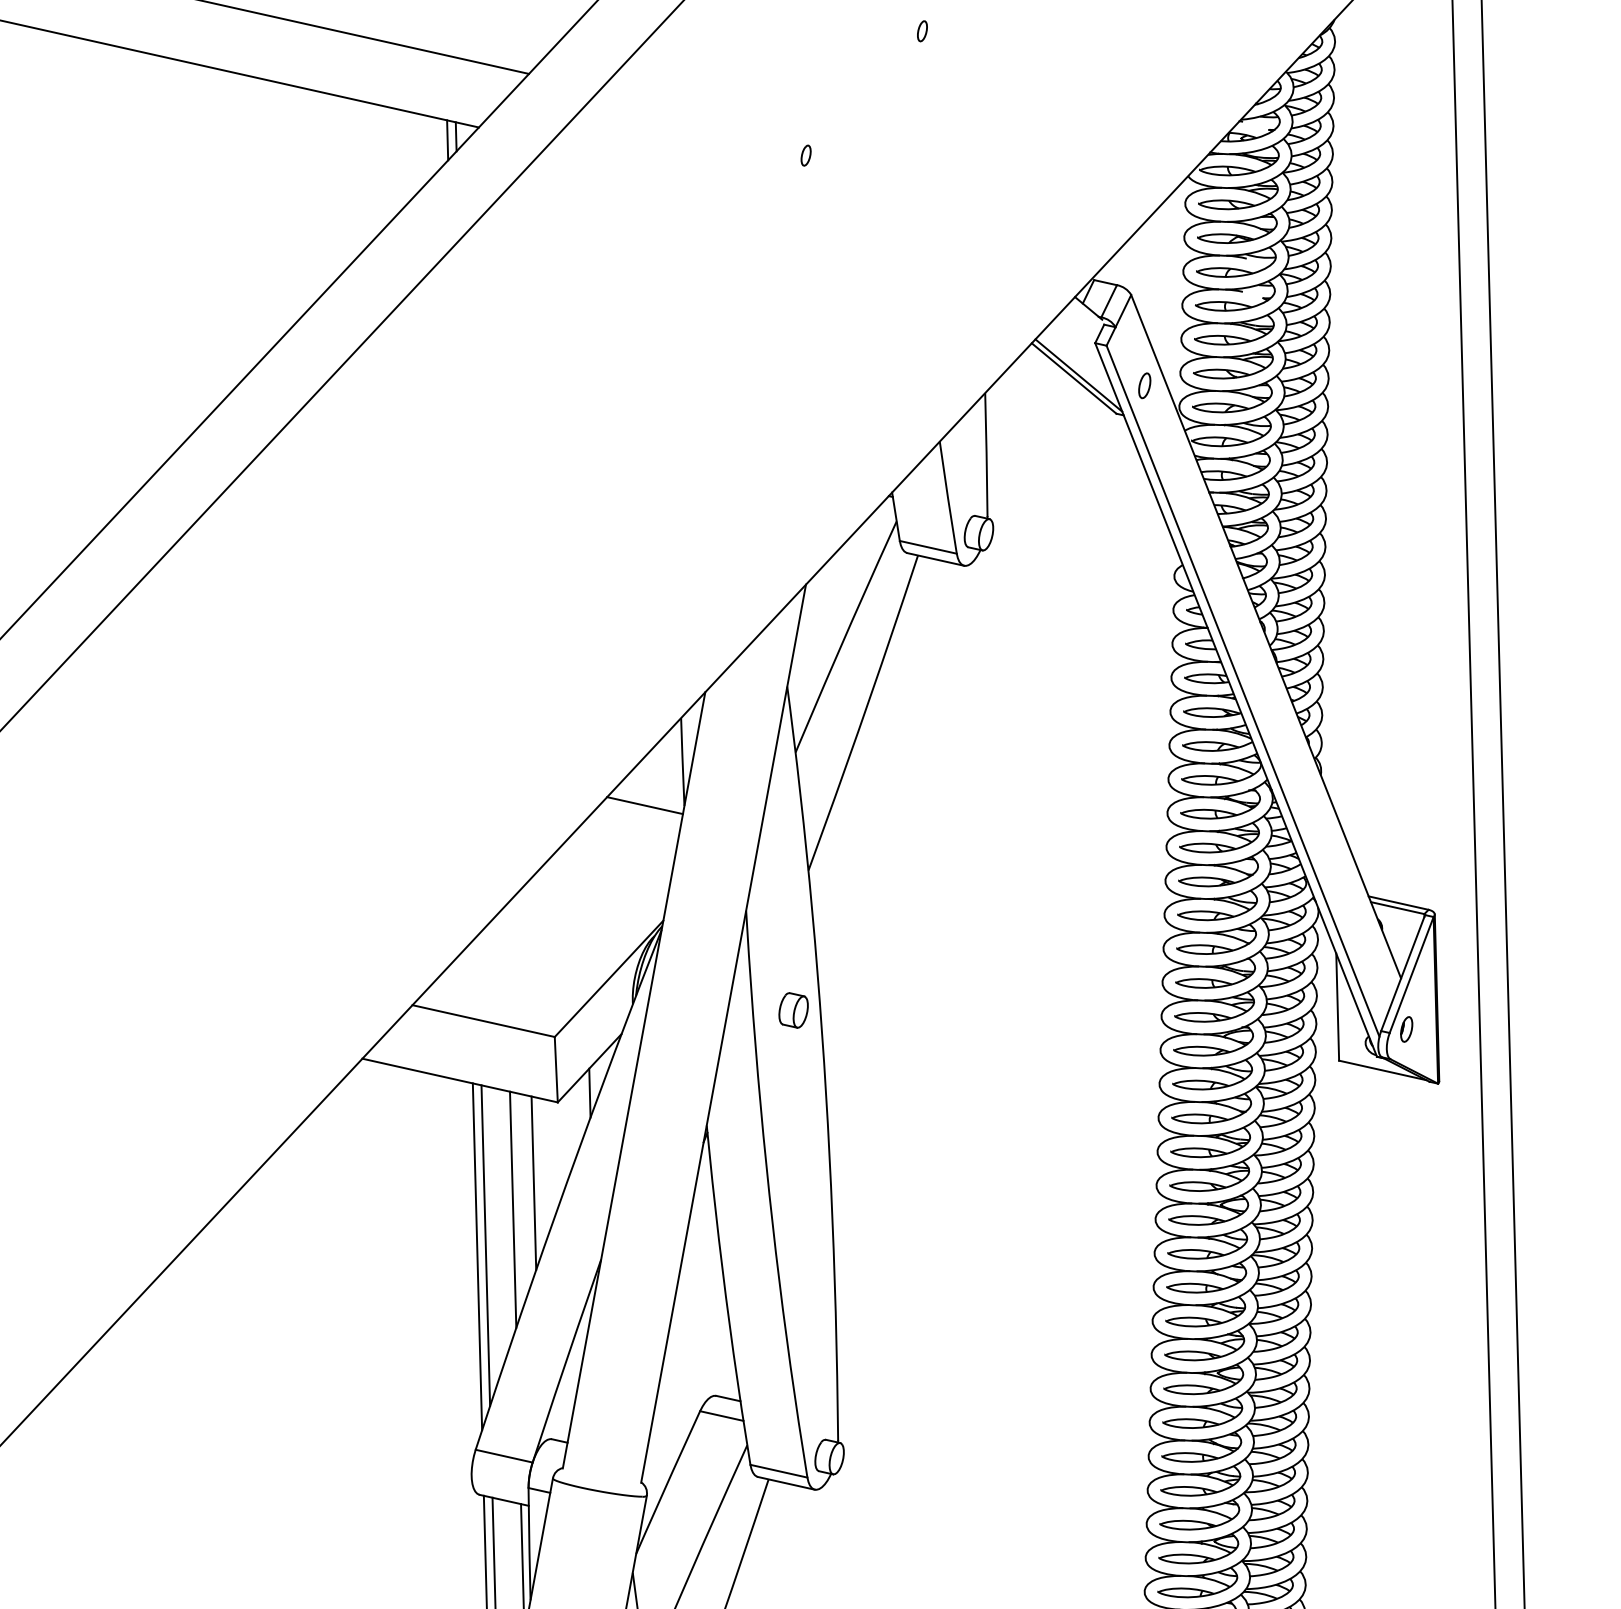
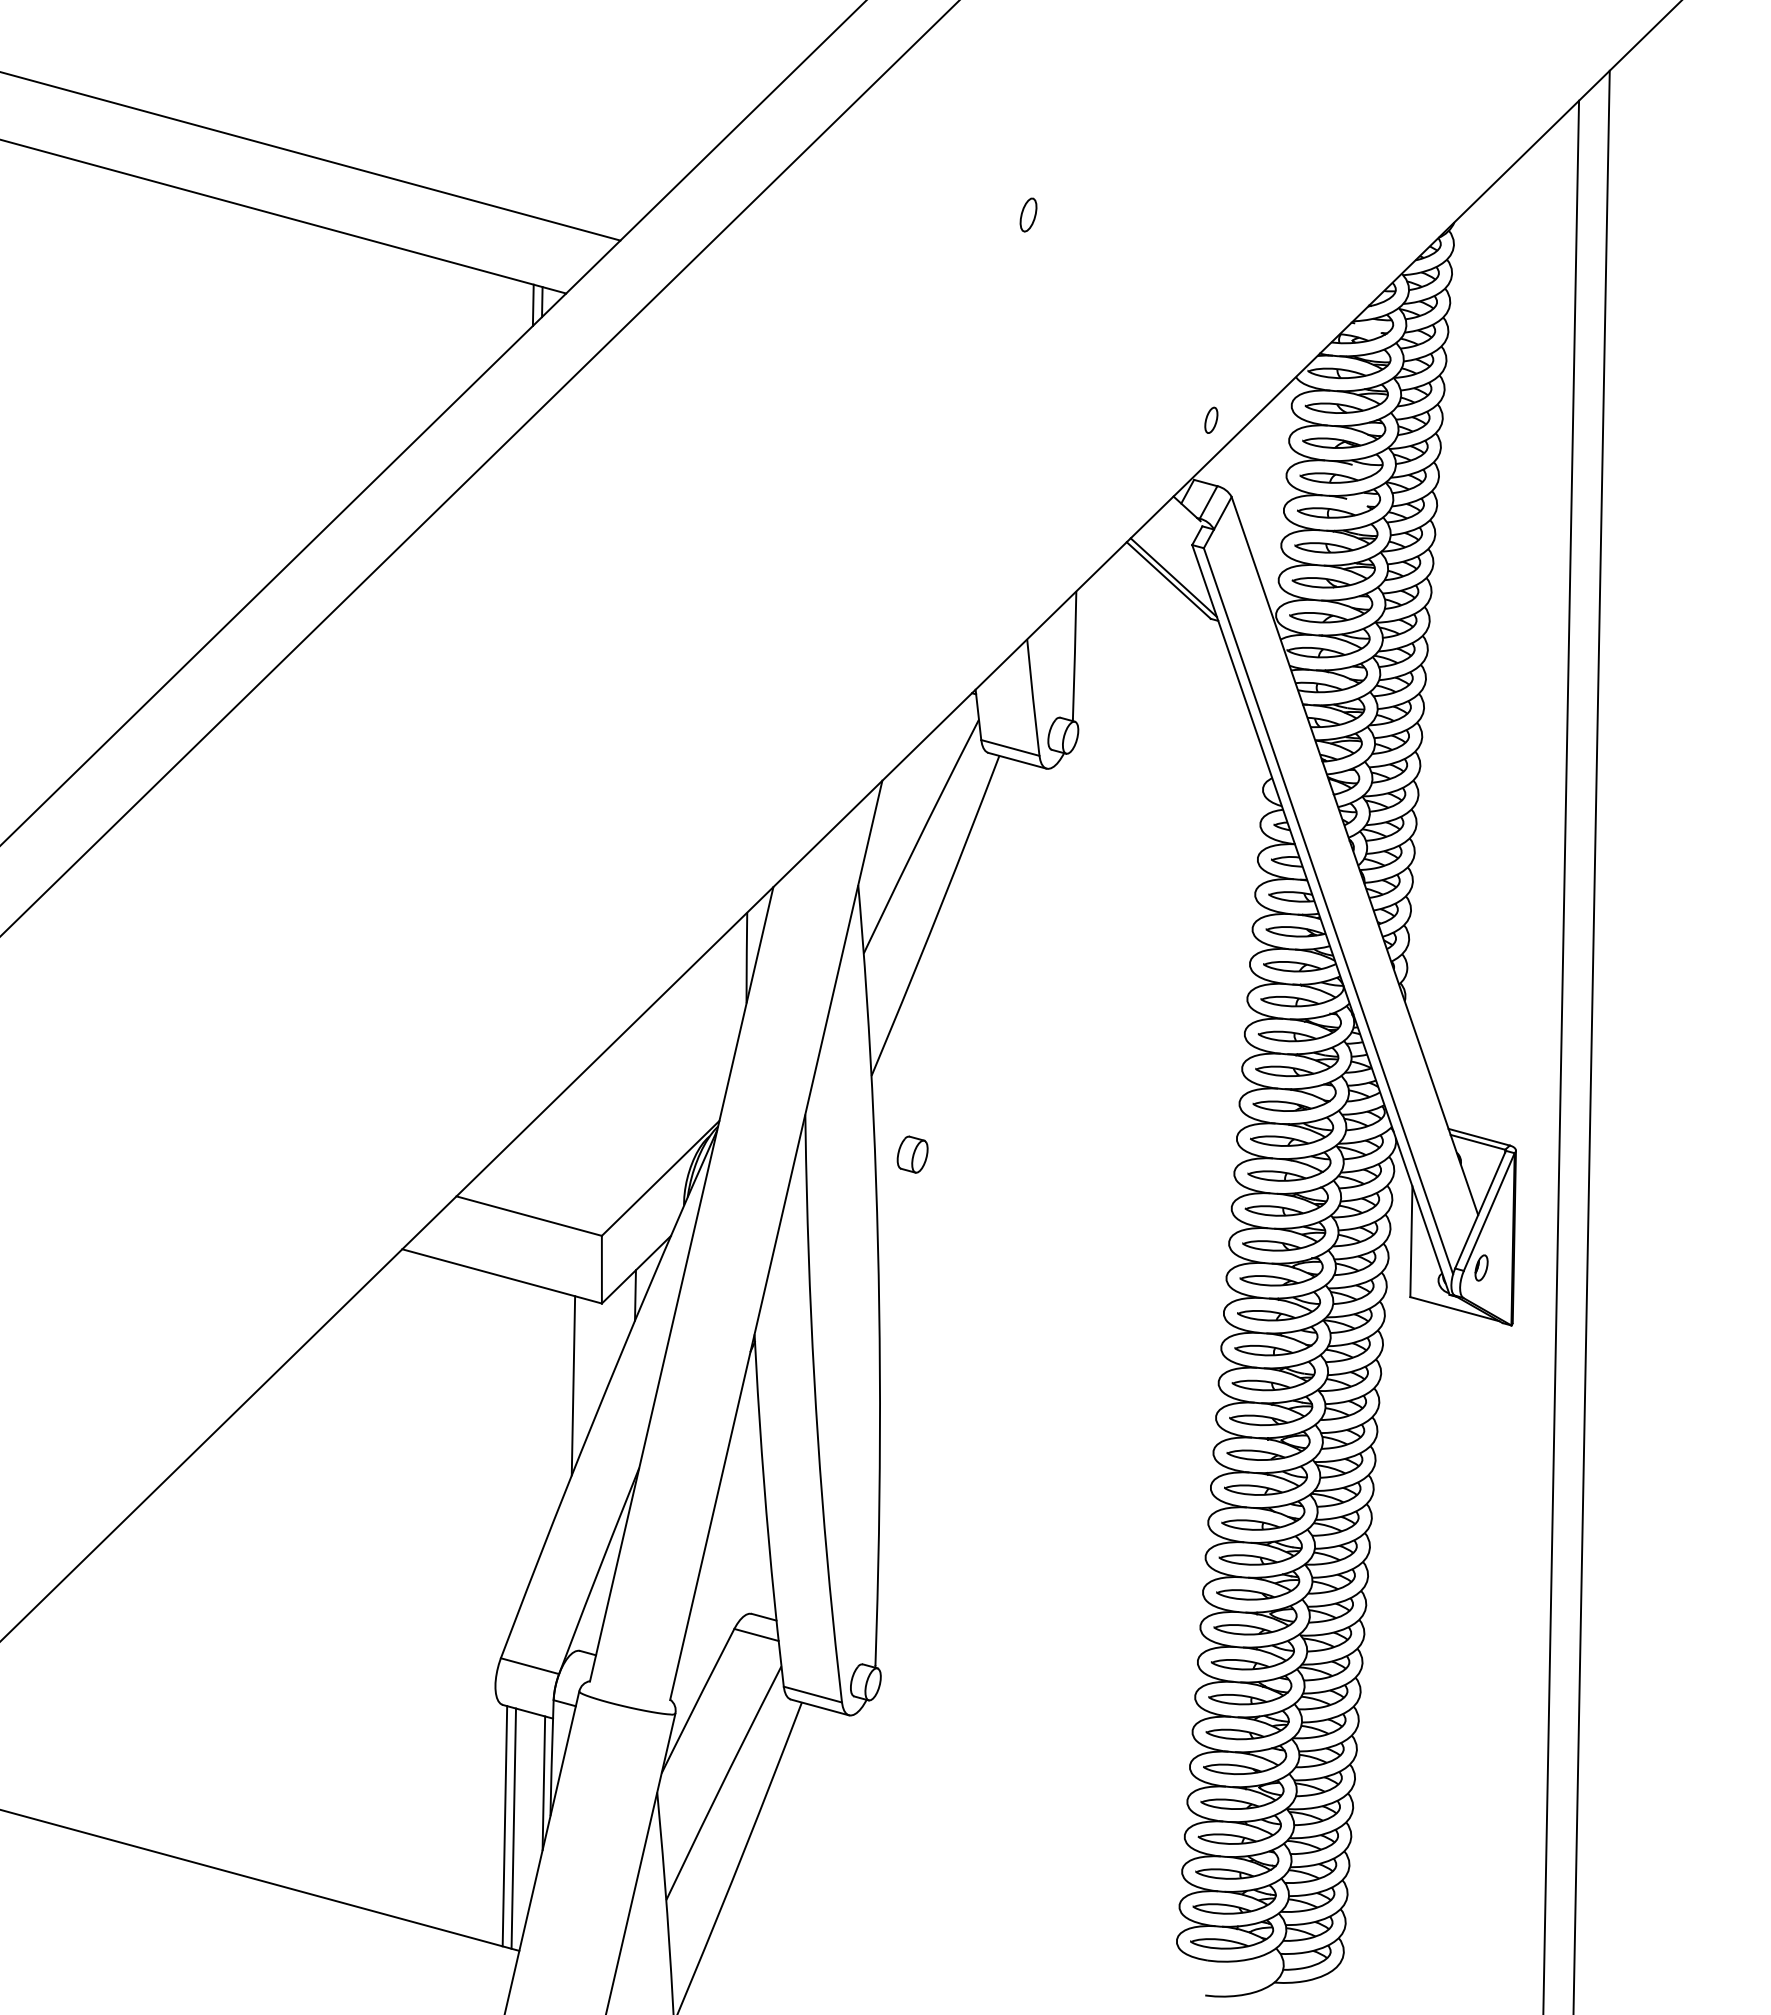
part: (922, 30) -> (1028, 214), size x1.6
part: (805, 155) -> (902, 337), removed
part: (1144, 384) -> (1211, 419), moved
line: (644, 804) -> (705, 1000), removed
part: (793, 1010) -> (912, 1154), moved
line: (512, 1210) -> (550, 1412), removed
line: (485, 1245) -> (520, 1447), removed
line: (477, 1256) -> (511, 1458), removed

